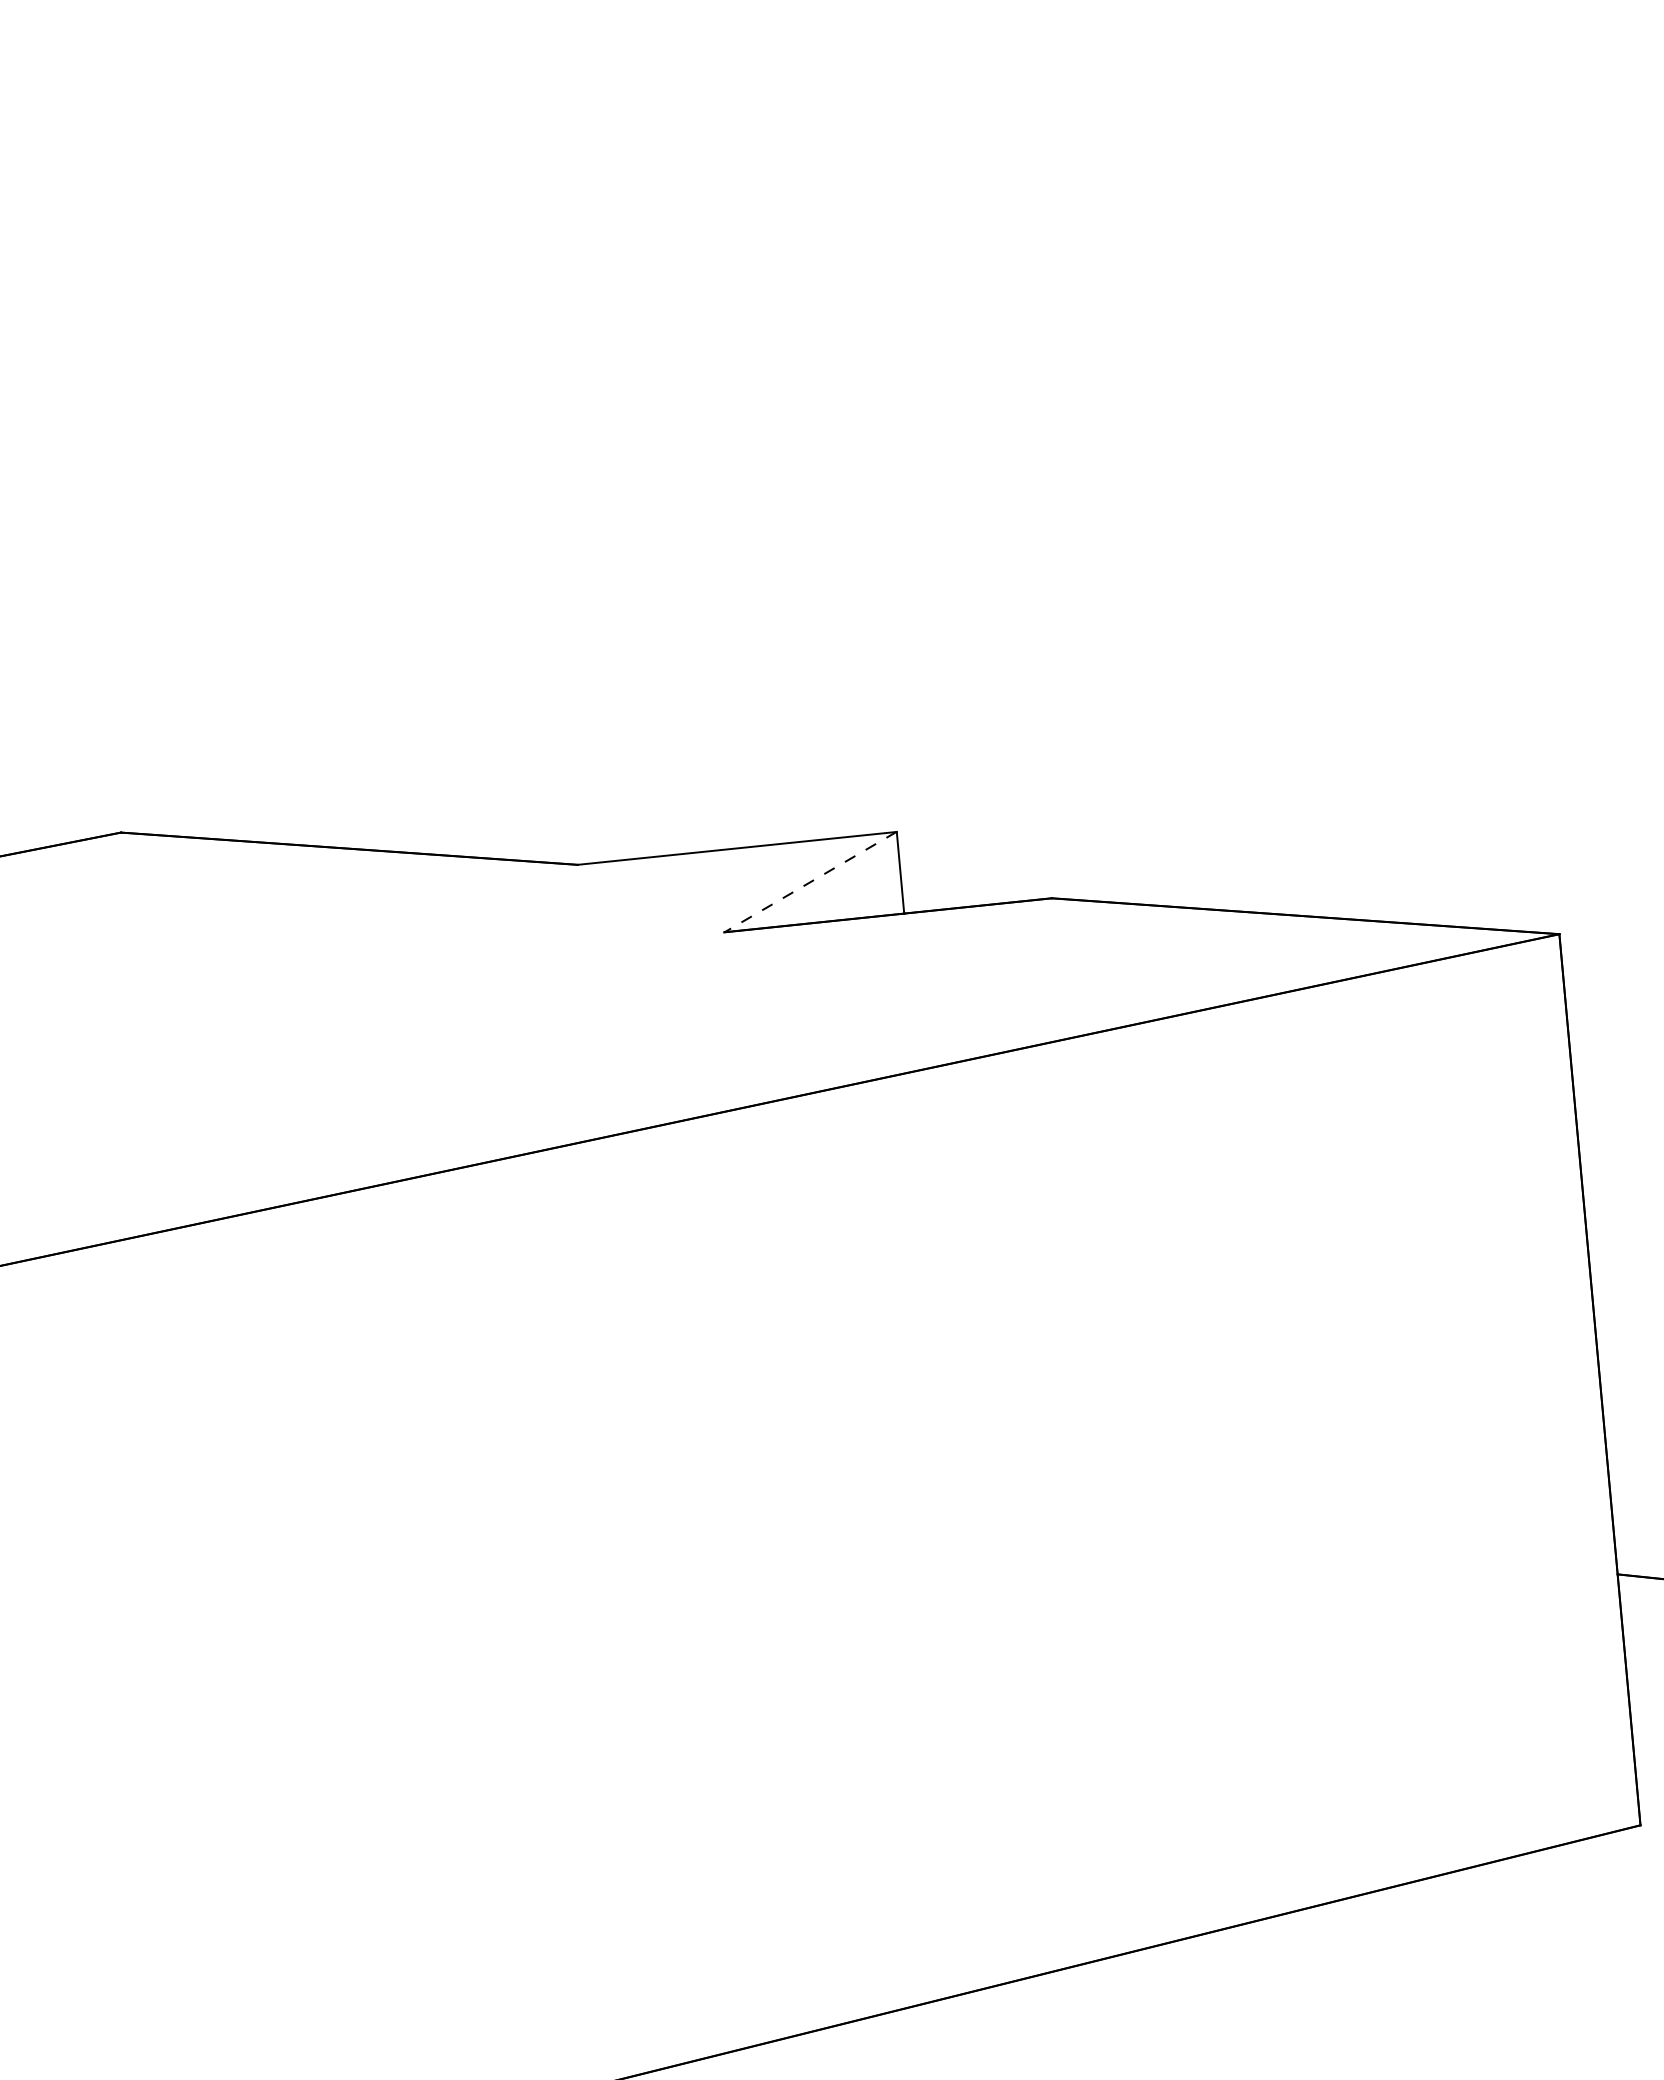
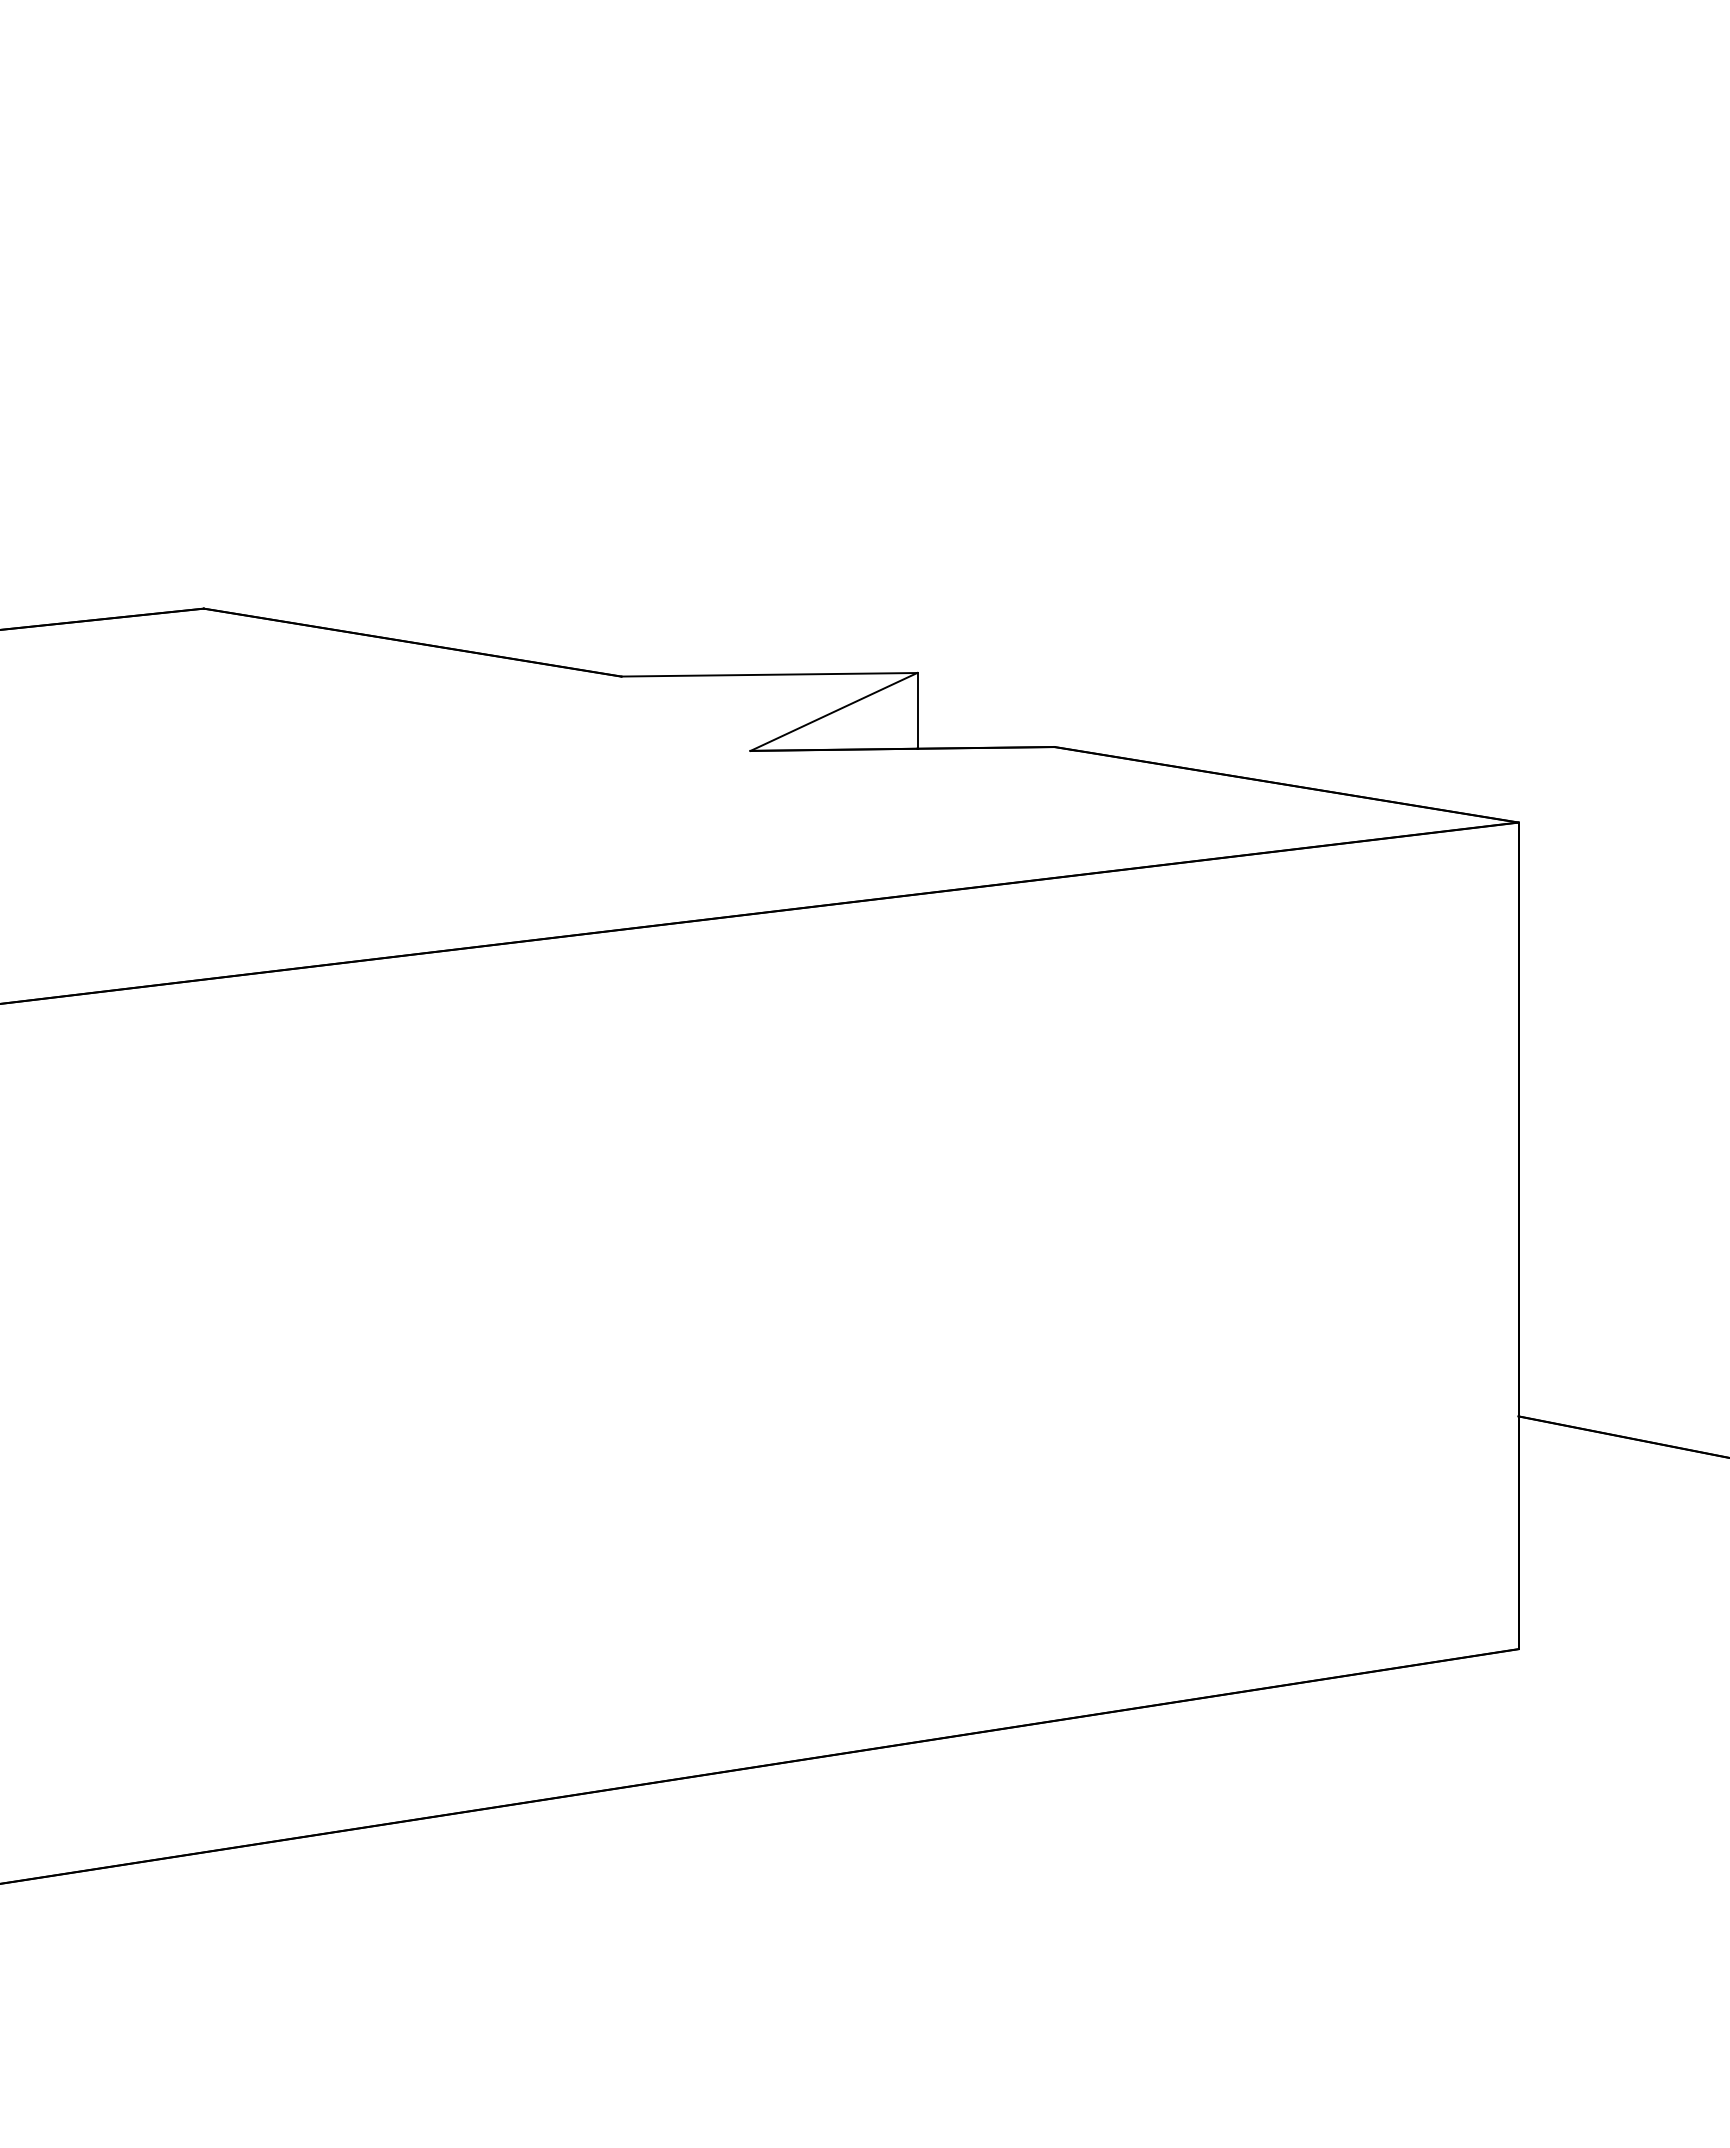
line: (810, 882) -> (833, 712), dashed -> solid

